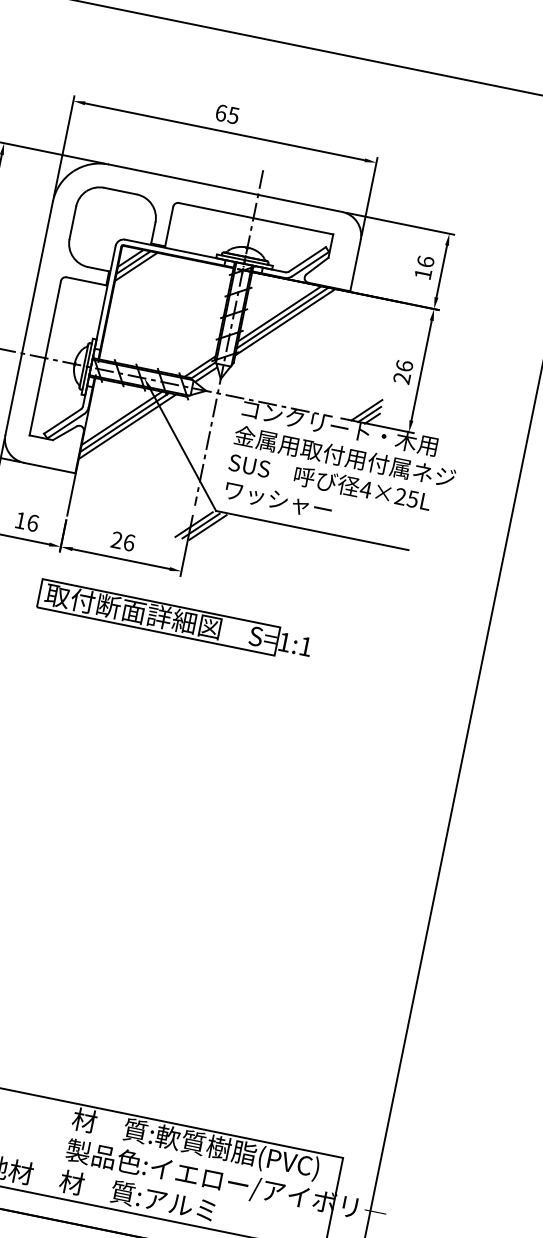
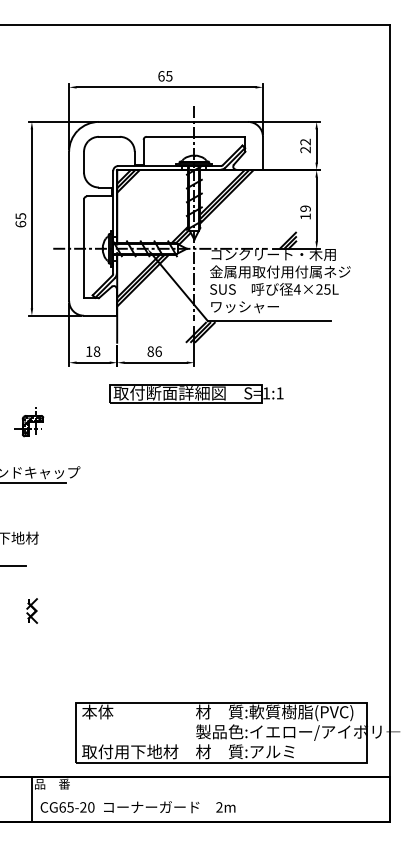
text: (424, 267) -> (305, 145), 16 -> 22
text: (403, 371) -> (305, 212), 26 -> 19
text: (32, 522) -> (96, 351), 16 -> 18
text: (116, 539) -> (150, 351), 26 -> 86

